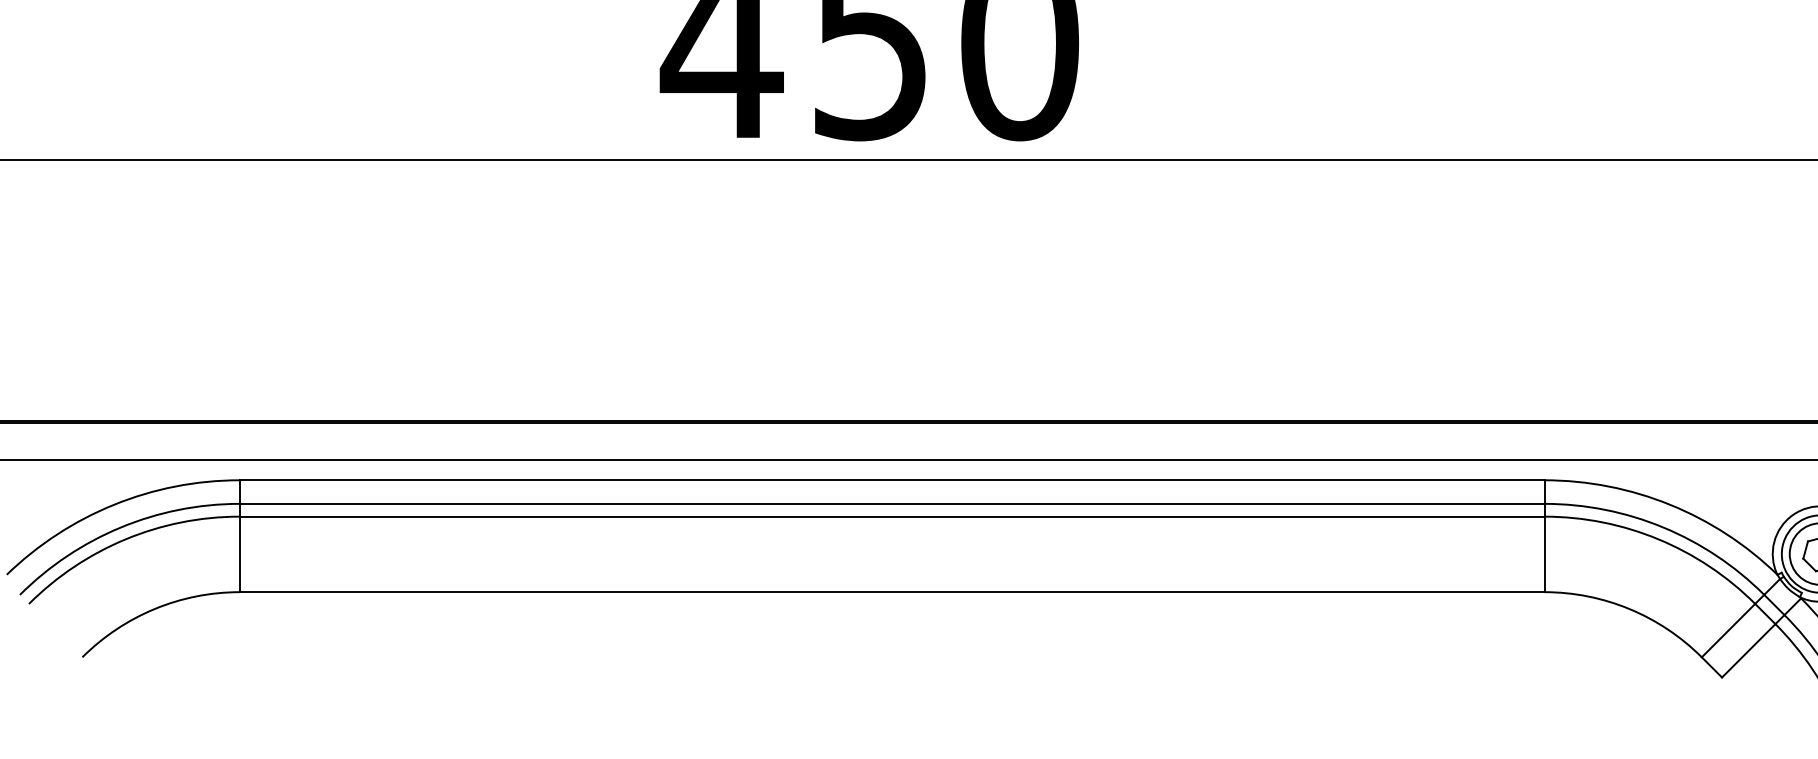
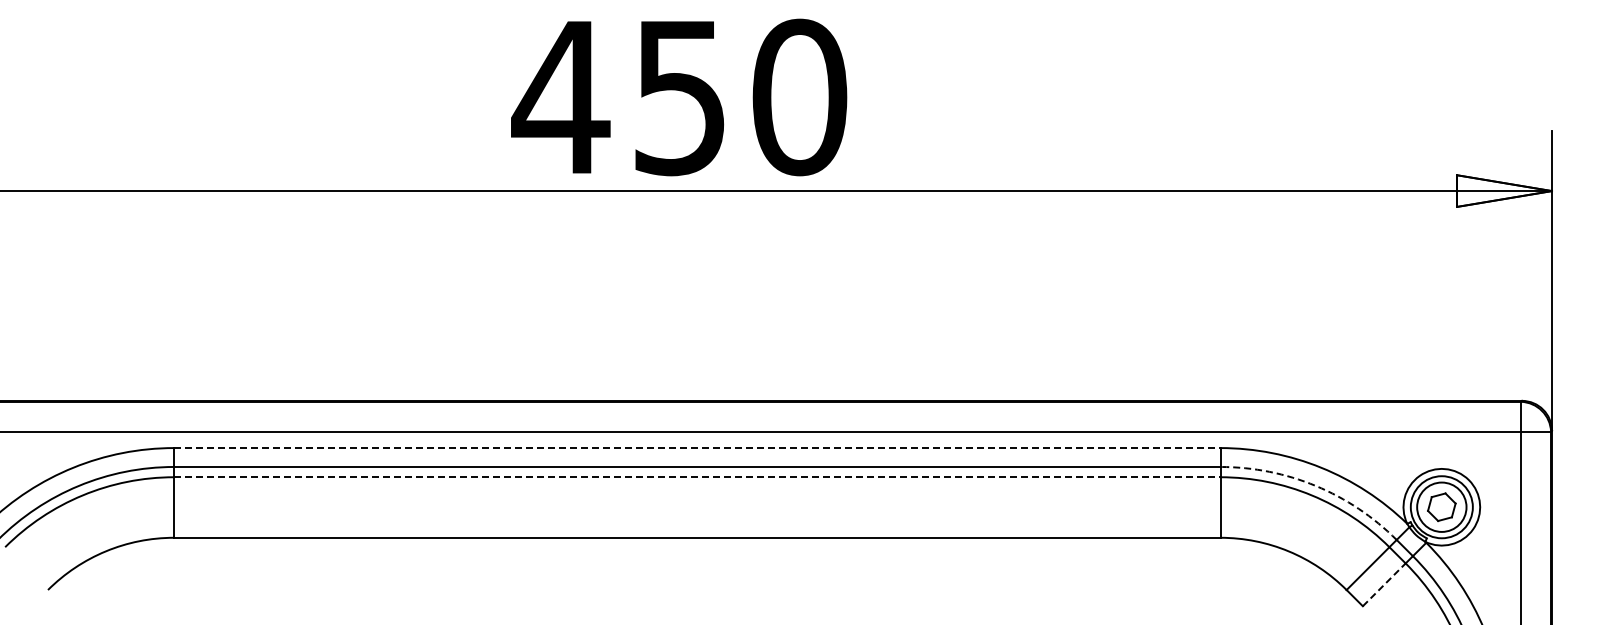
line: (892, 480) -> (697, 448), solid -> dashed
line: (892, 516) -> (697, 477), solid -> dashed
arc: (1662, 526) -> (1315, 485), solid -> dashed
line: (1749, 650) -> (1384, 584), solid -> dashed

